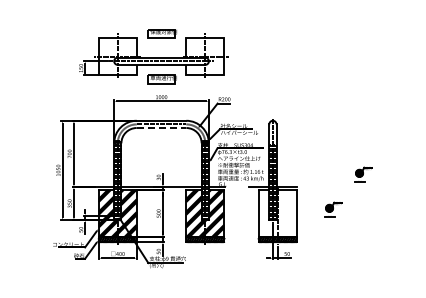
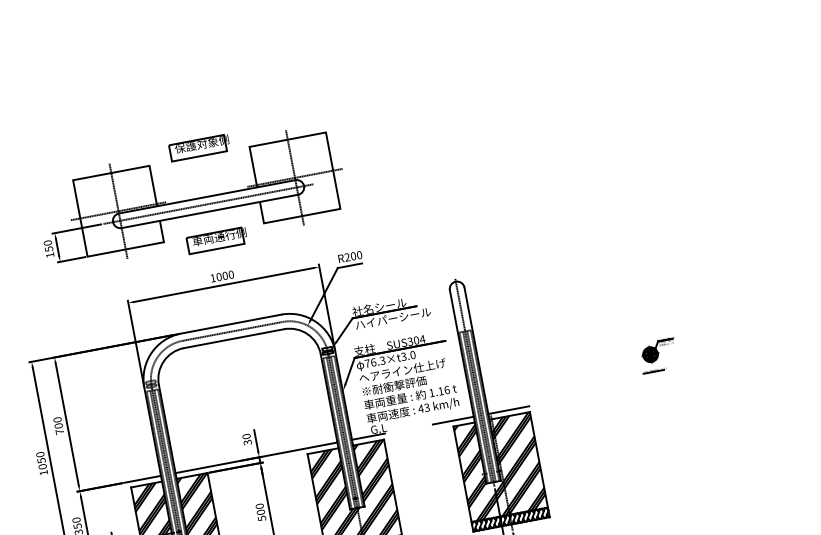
line: (161, 128) -> (234, 339), dashed -> solid
part: (333, 209) -> (611, 437), removed
hatch: (277, 213) -> (500, 466), added

